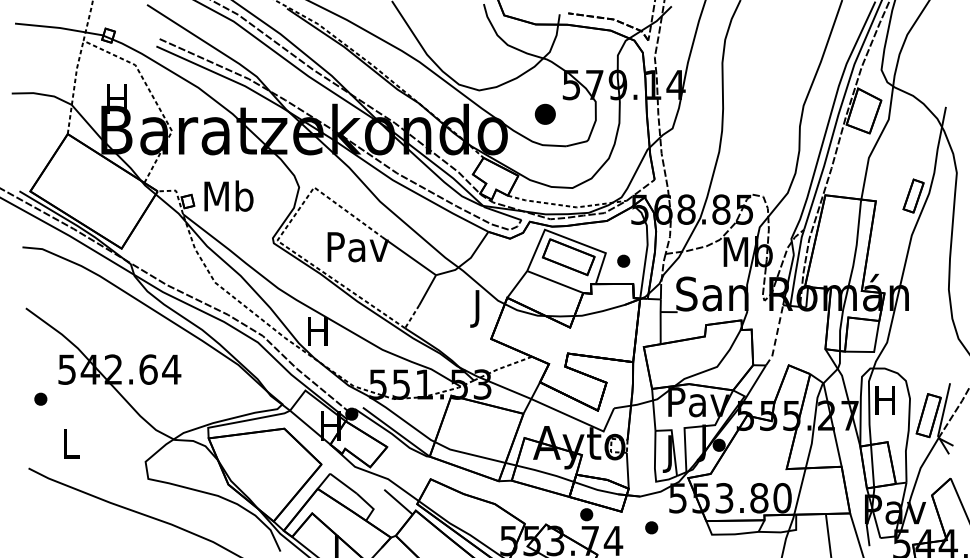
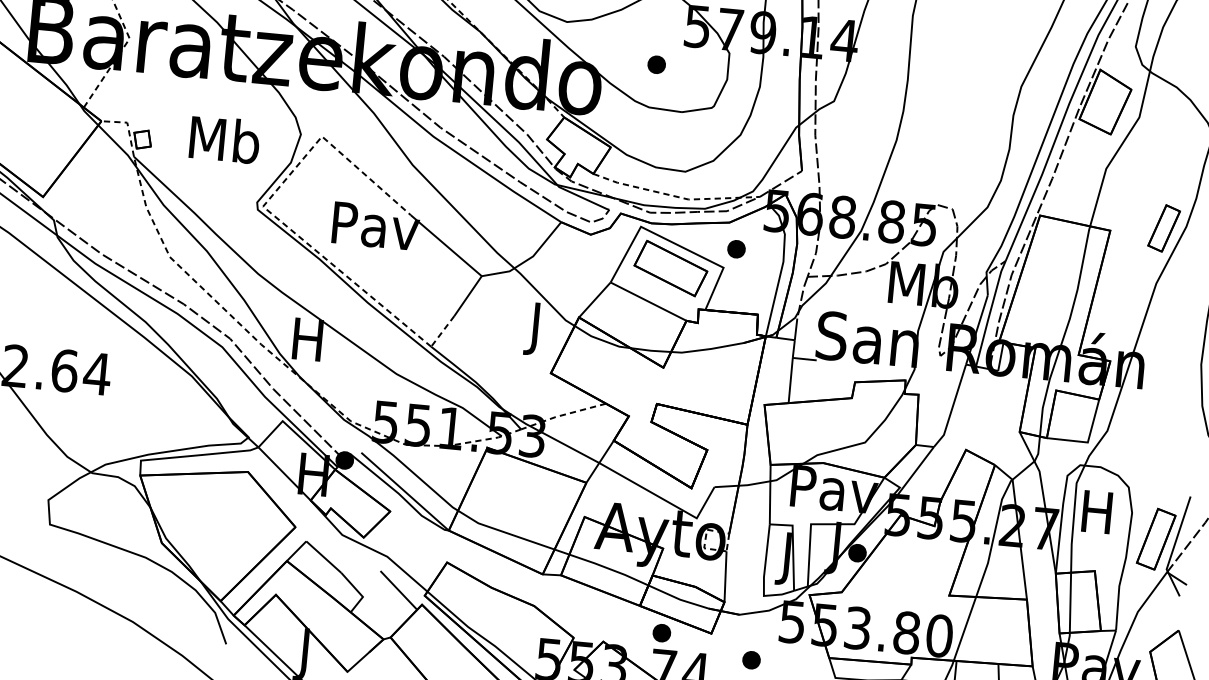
part: (544, 114) -> (655, 64), size x0.62
text: (228, 195) -> (224, 138), moved
part: (623, 260) -> (736, 248), moved
line: (776, 337) -> (952, 409), dashed -> solid

